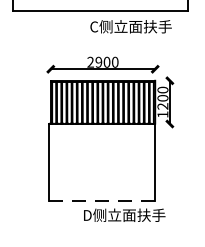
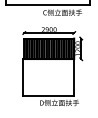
line: (101, 199) -> (48, 95), dashed -> solid

